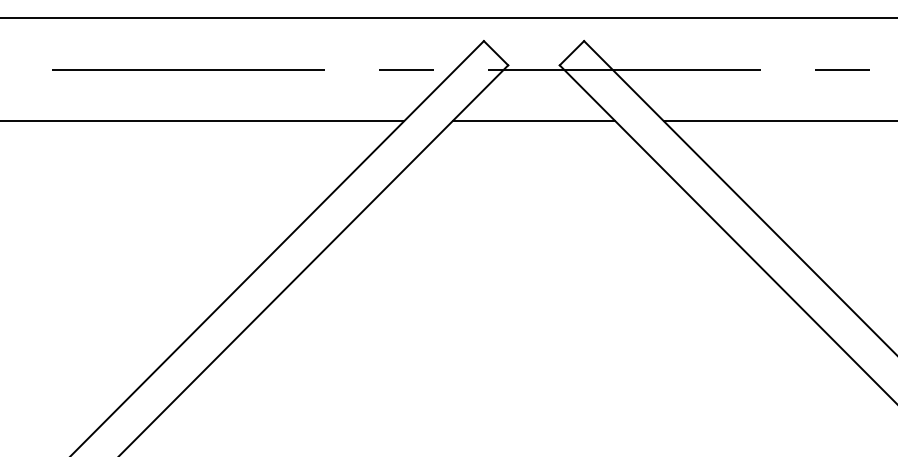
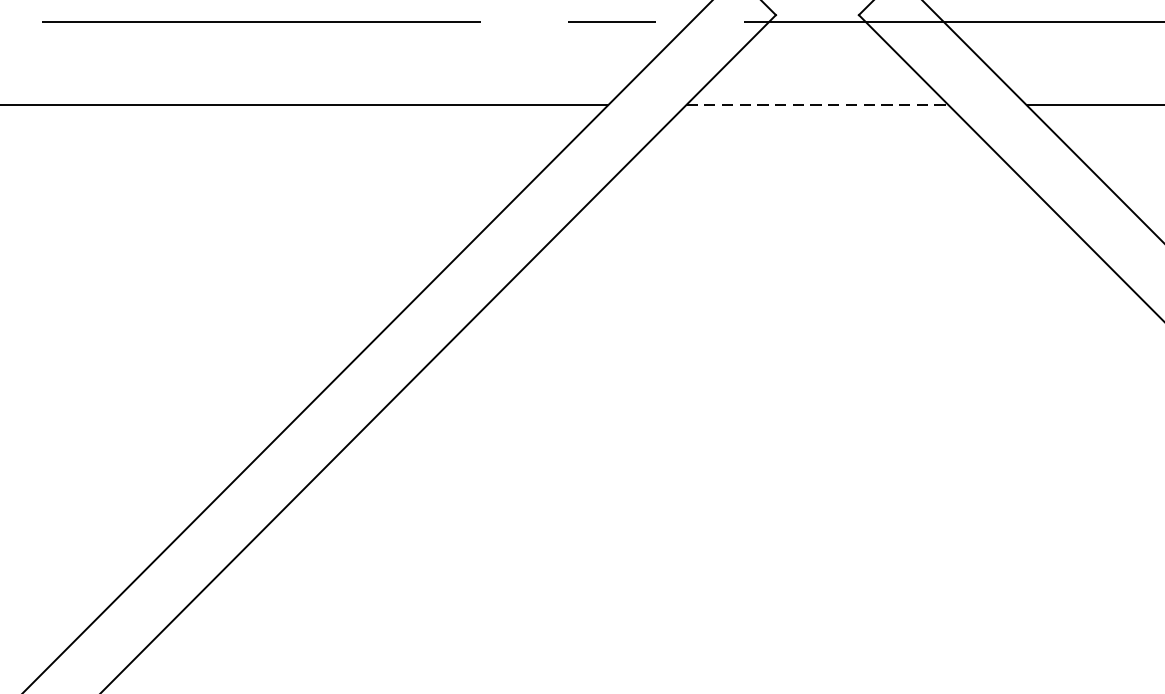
line: (534, 121) -> (818, 105), solid -> dashed

